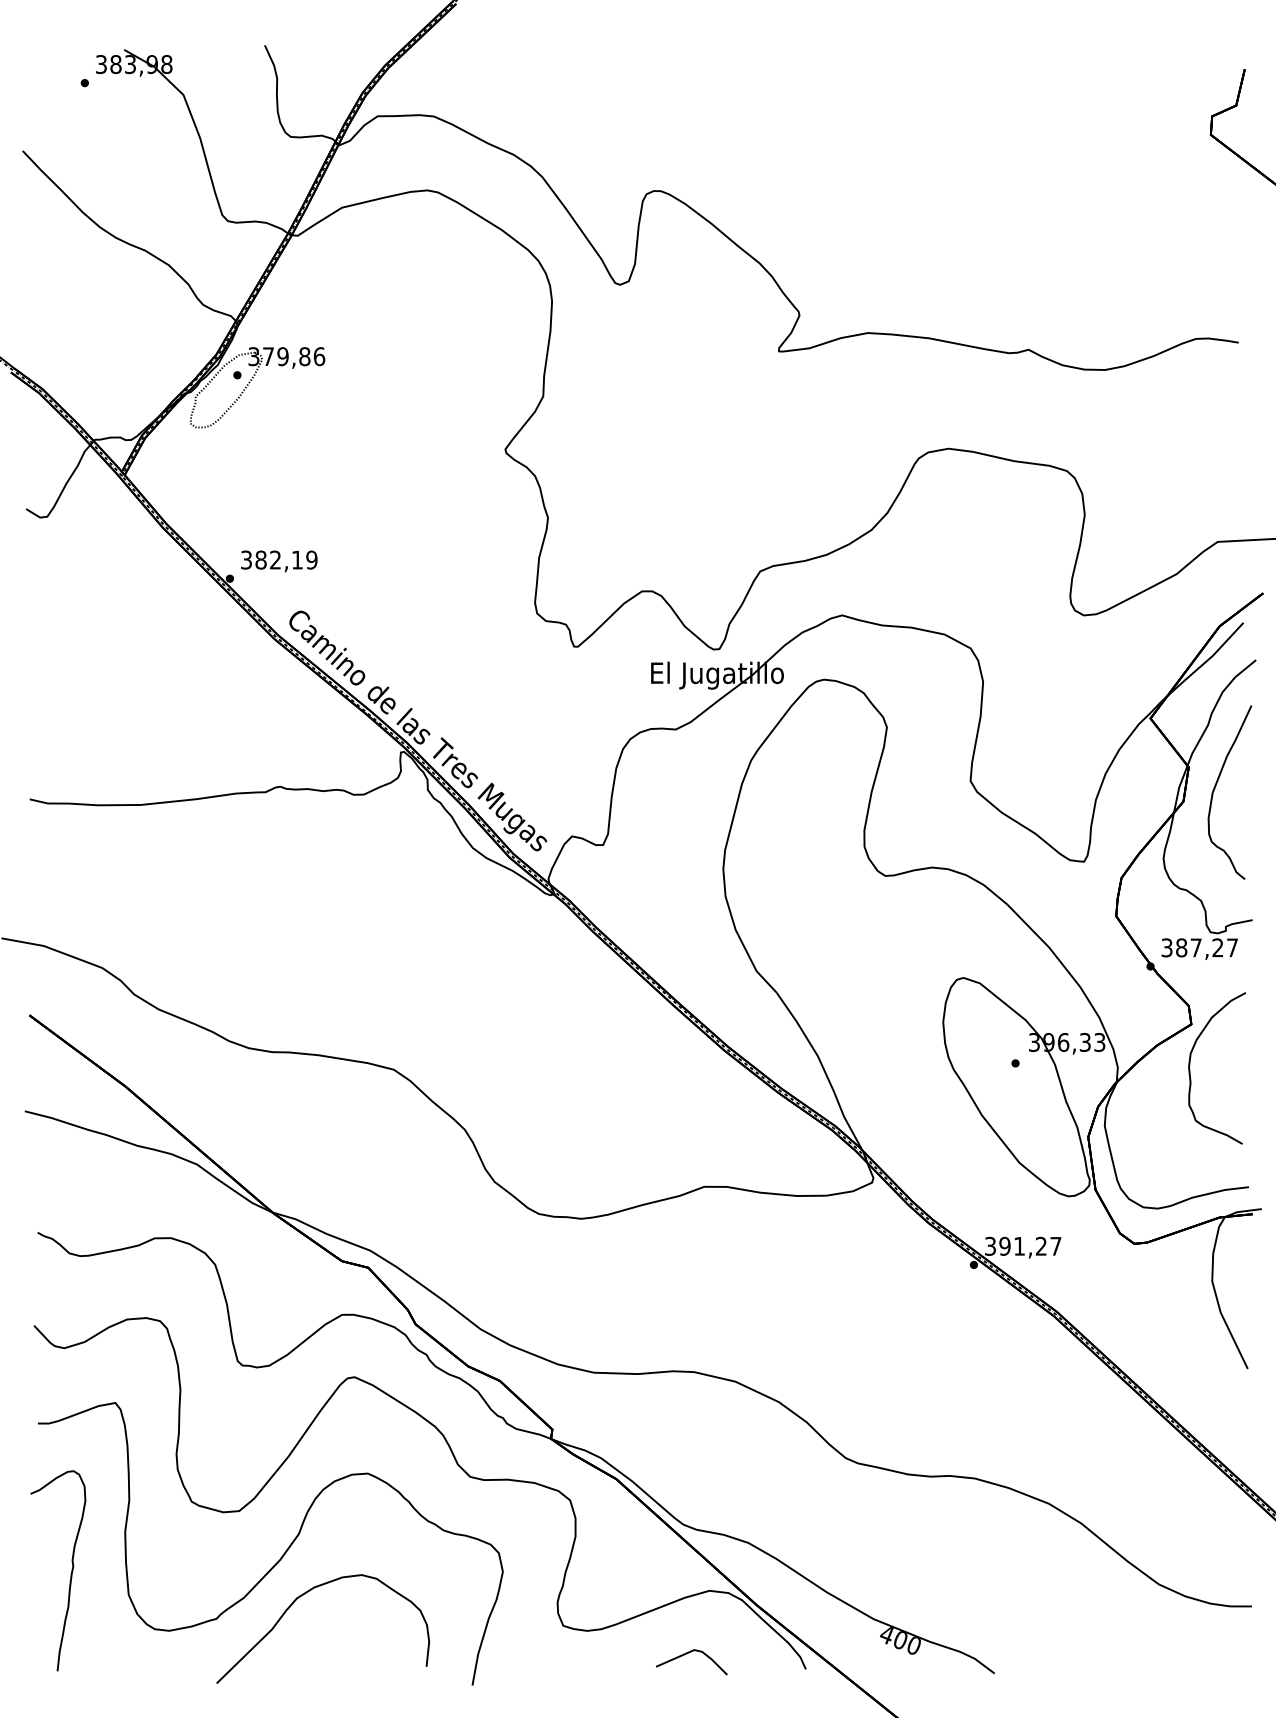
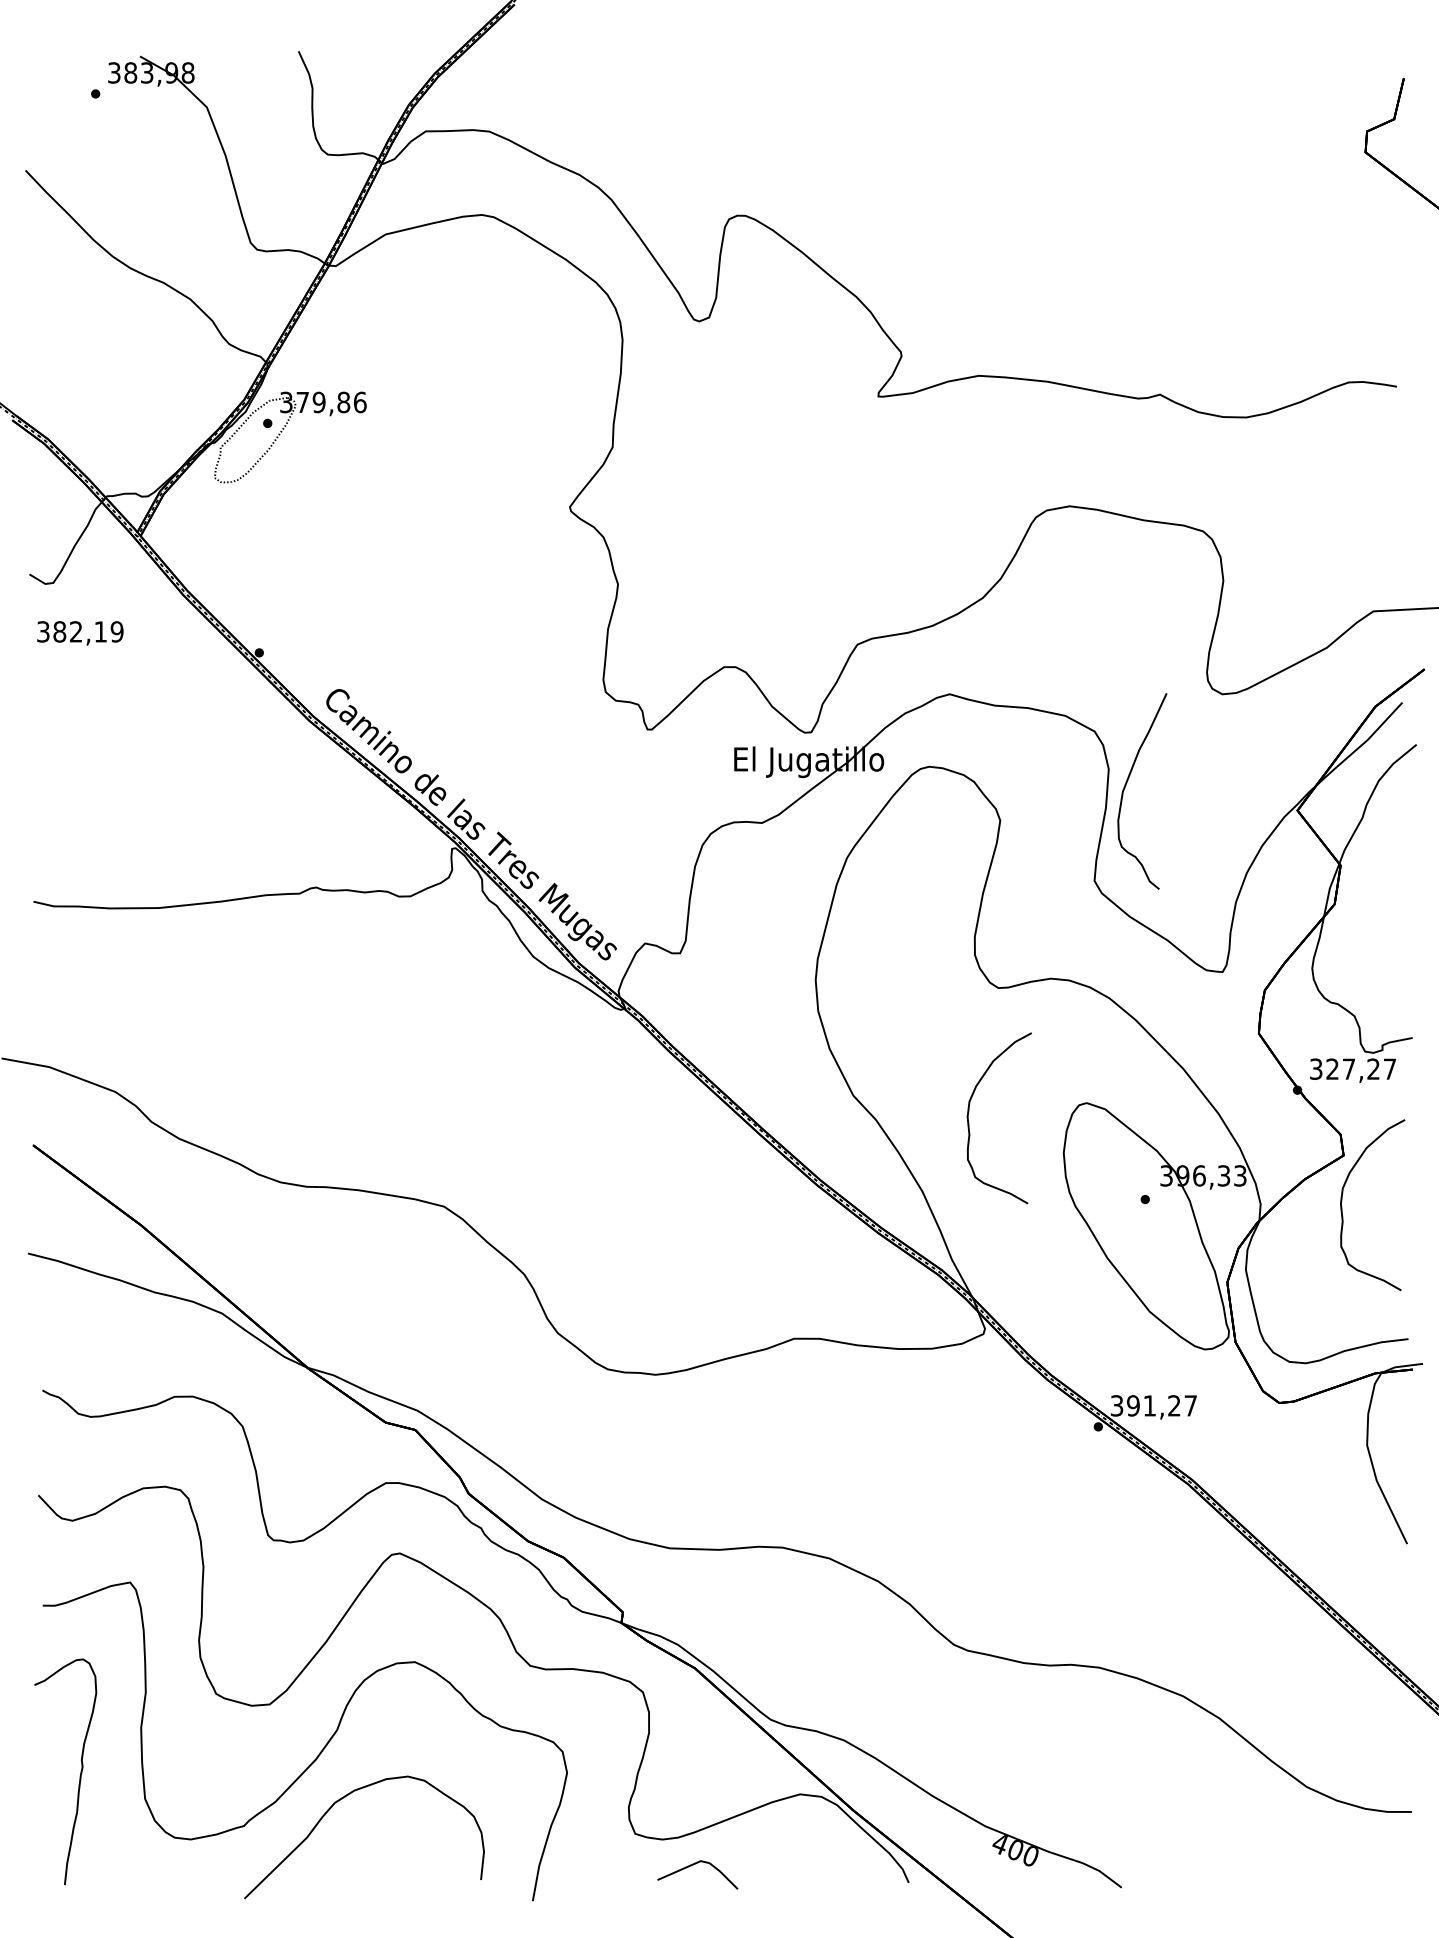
text: (279, 561) -> (80, 633), moved
curve: (1216, 786) -> (1127, 784), moved
text: (1181, 947) -> (1332, 1068), 387,27 -> 327,27
curve: (859, 992) -> (969, 1119), added
line: (687, 1654) -> (692, 1866), moved

